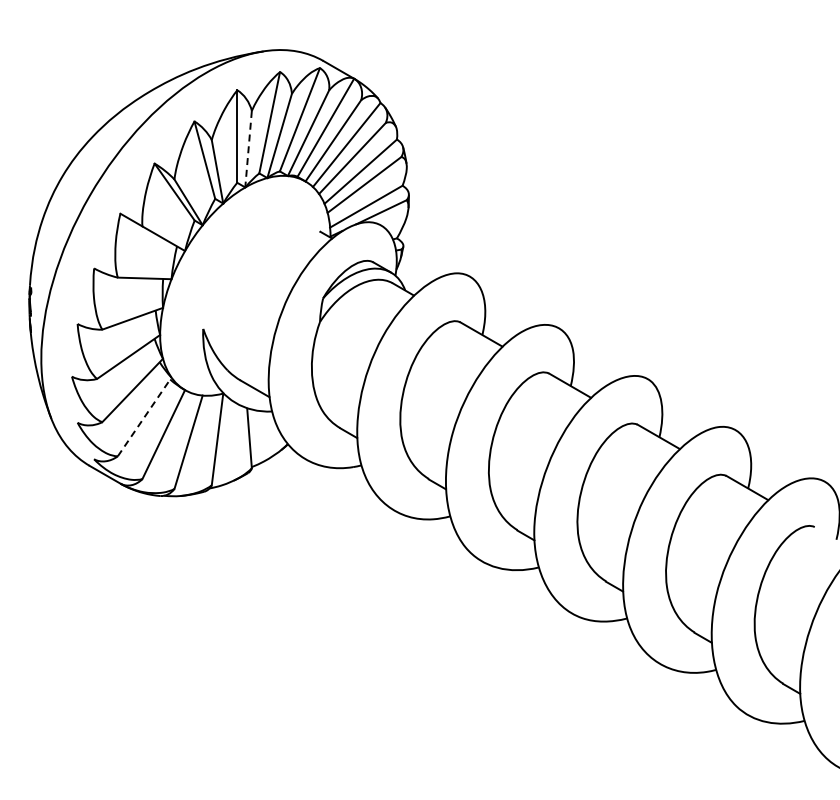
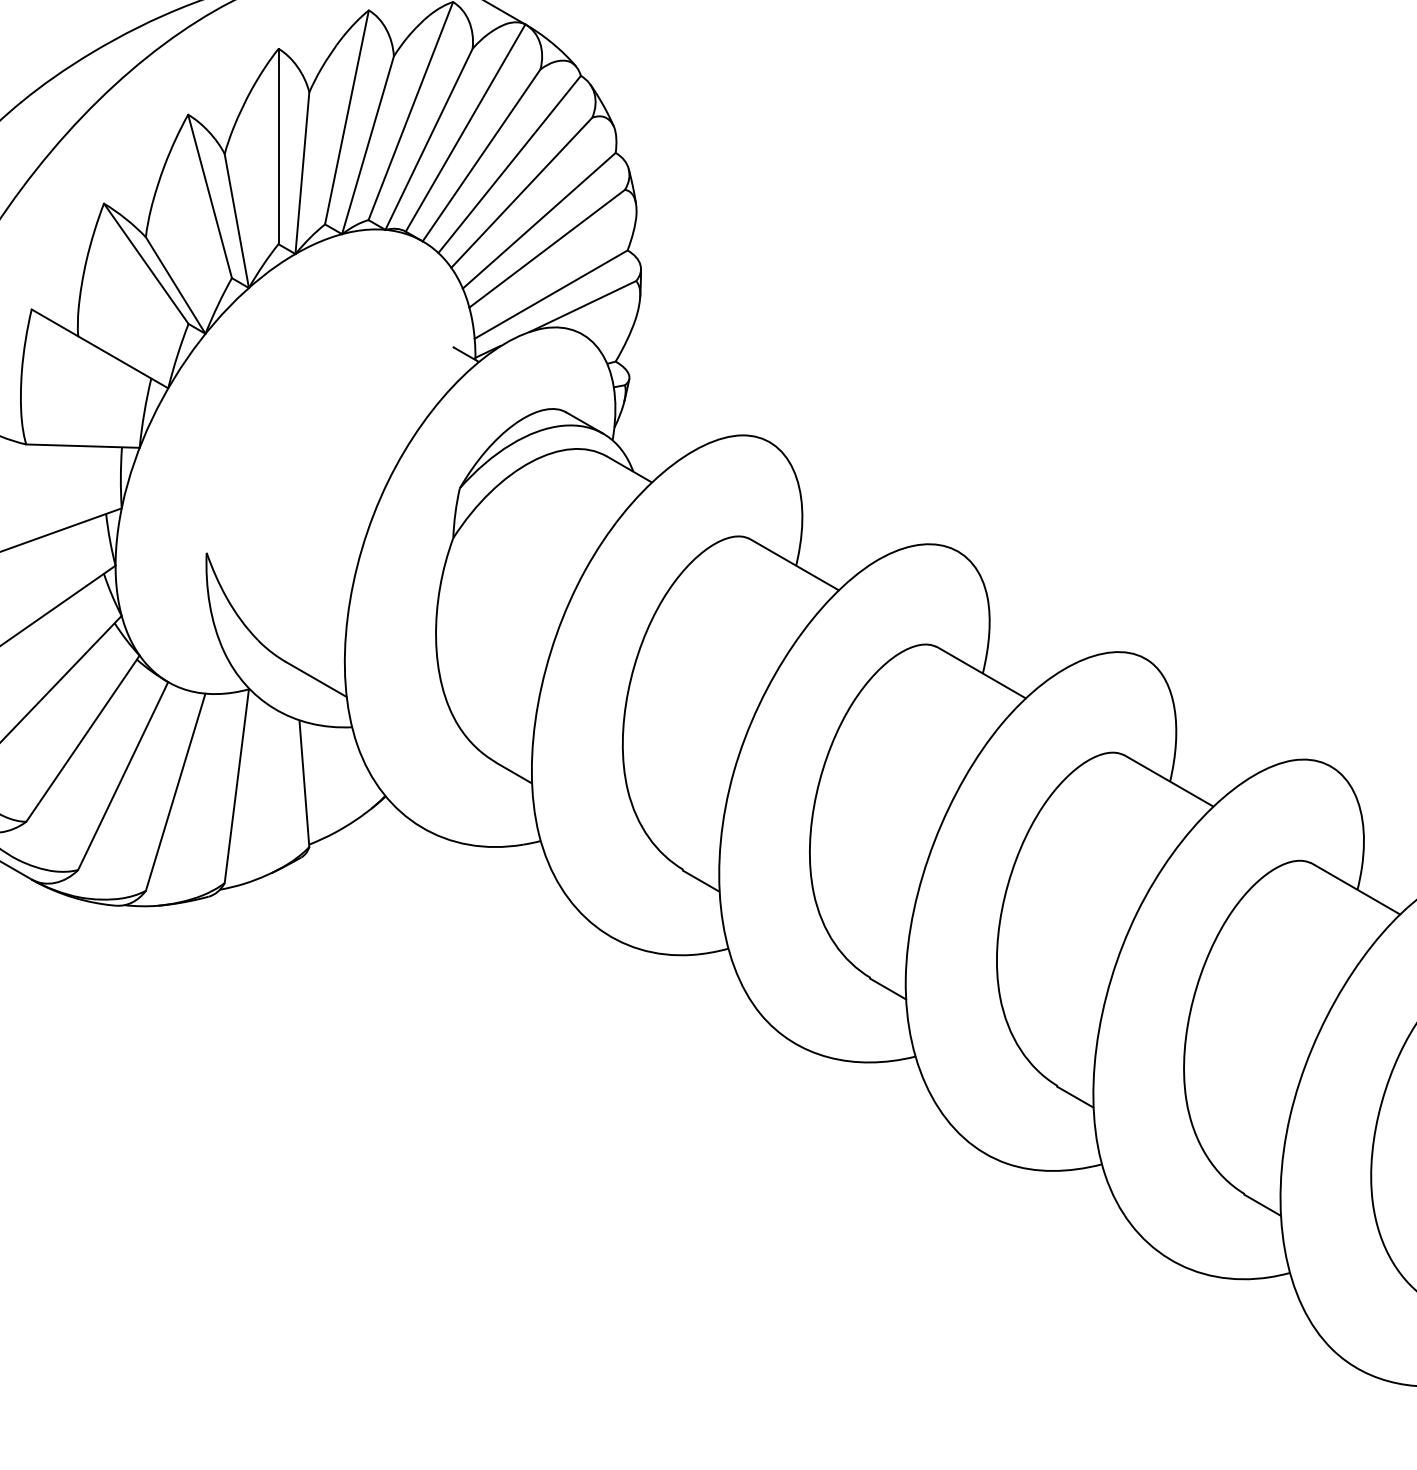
line: (248, 149) -> (302, 173), dashed -> solid
line: (144, 416) -> (82, 737), dashed -> solid

